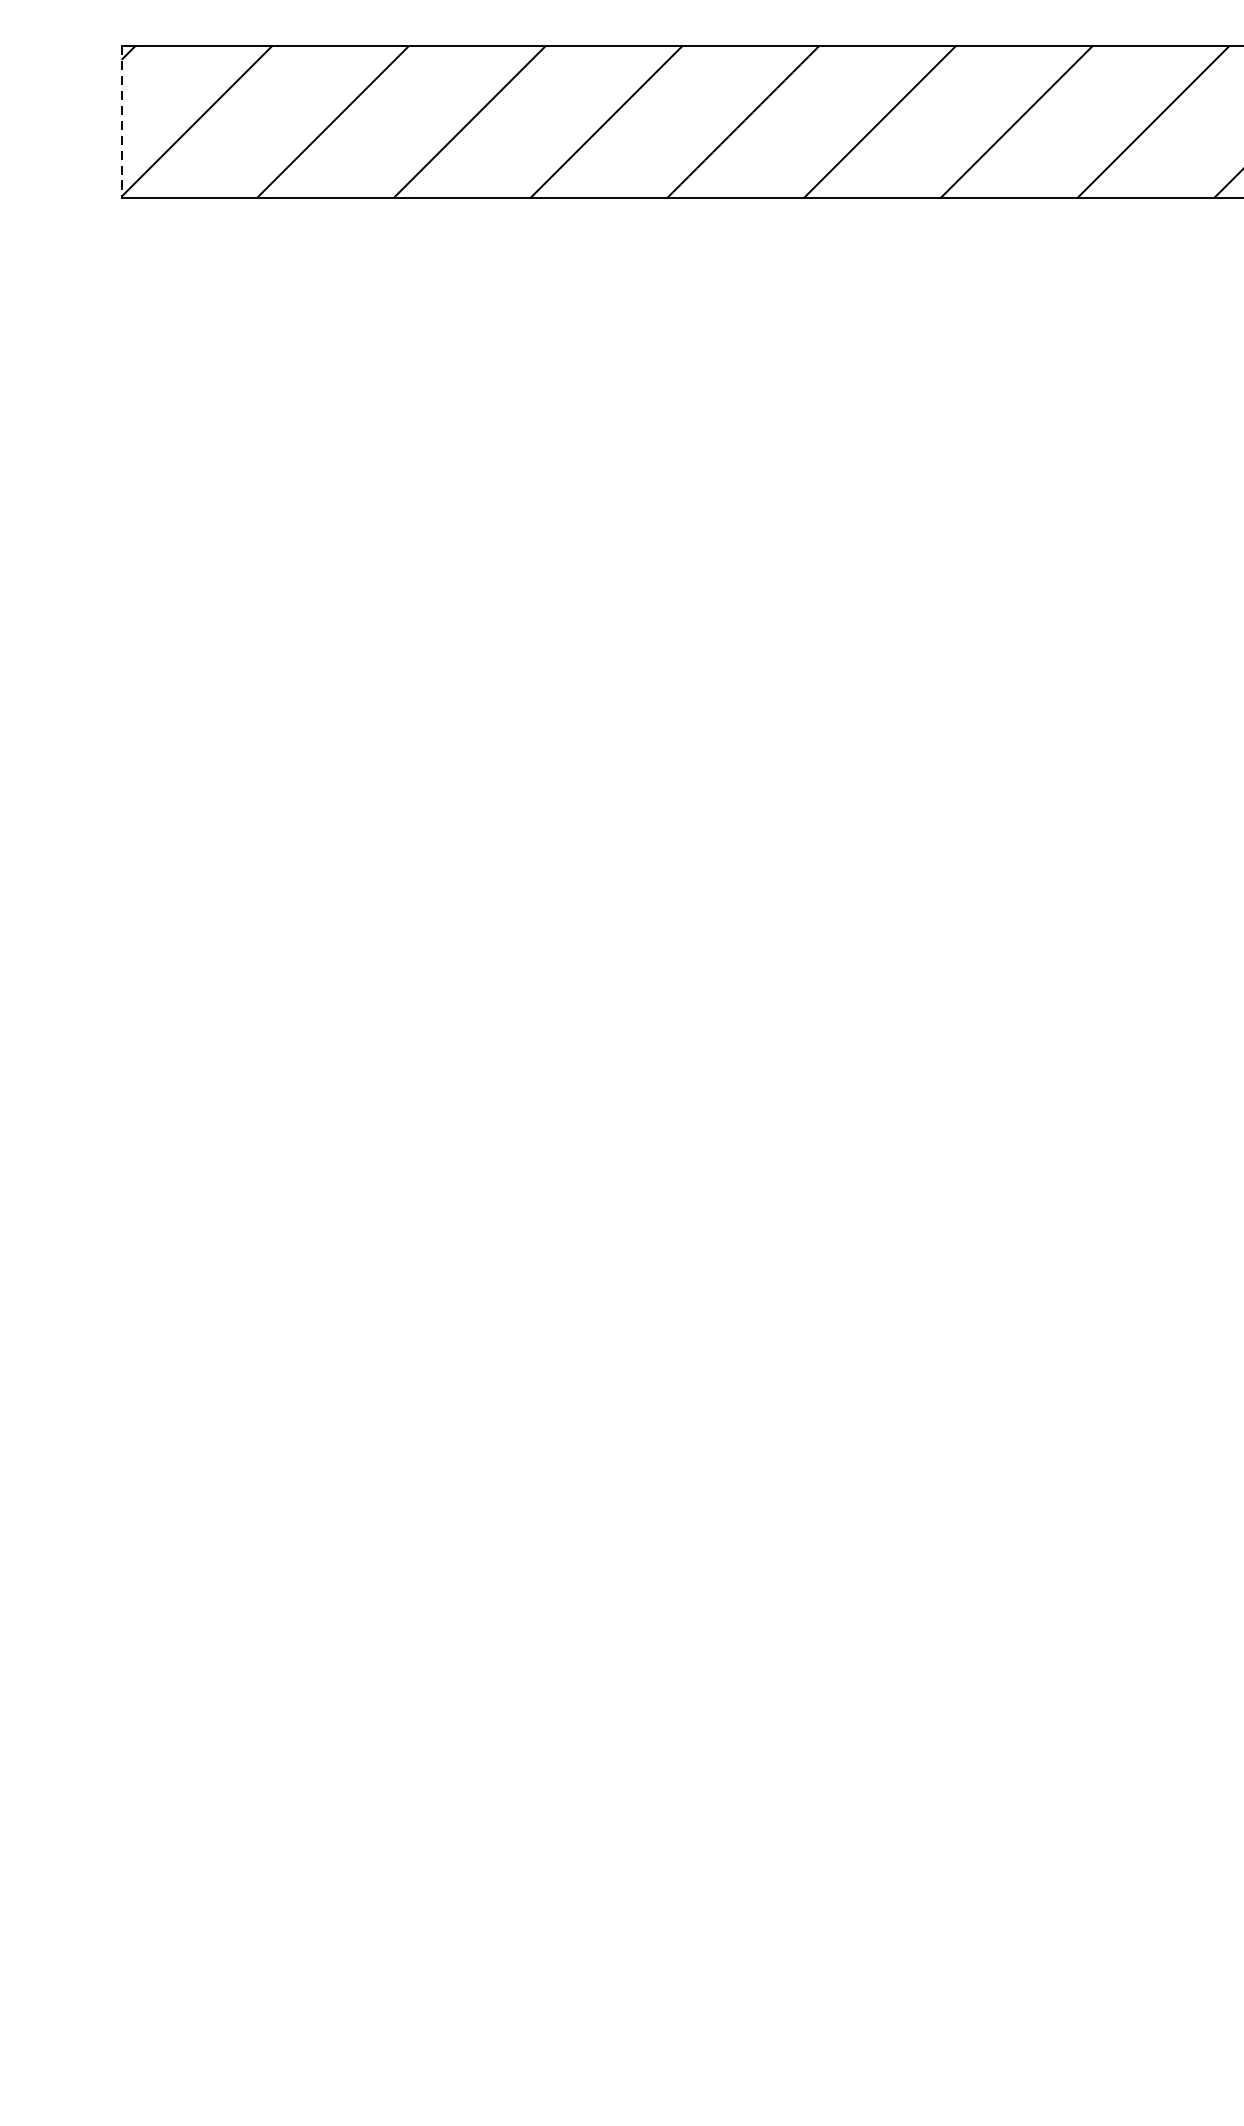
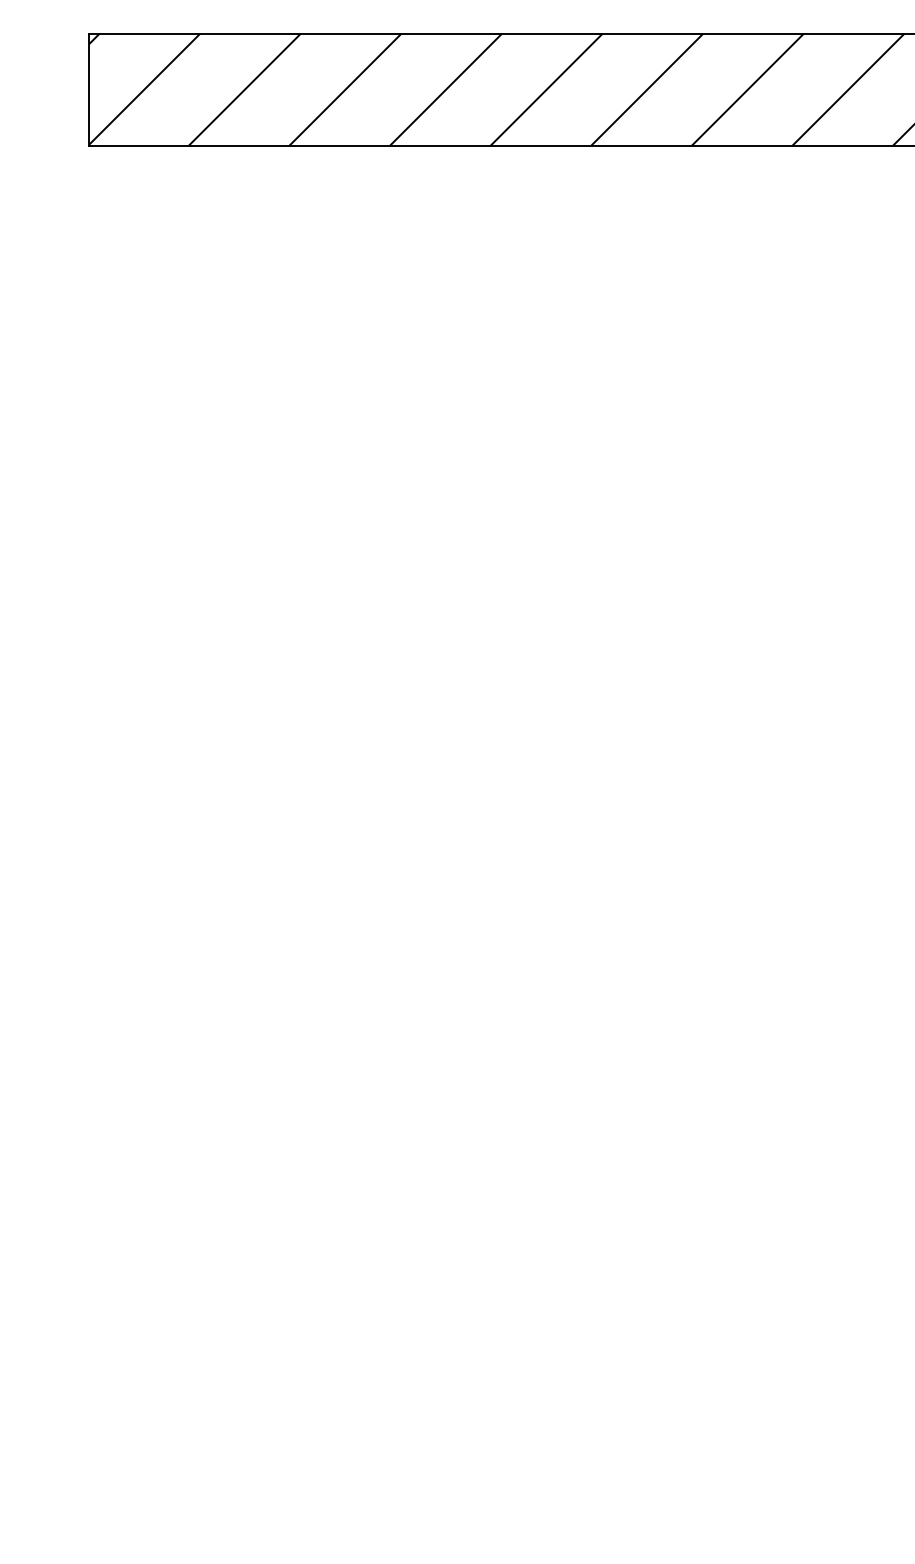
line: (121, 123) -> (89, 90), dashed -> solid

